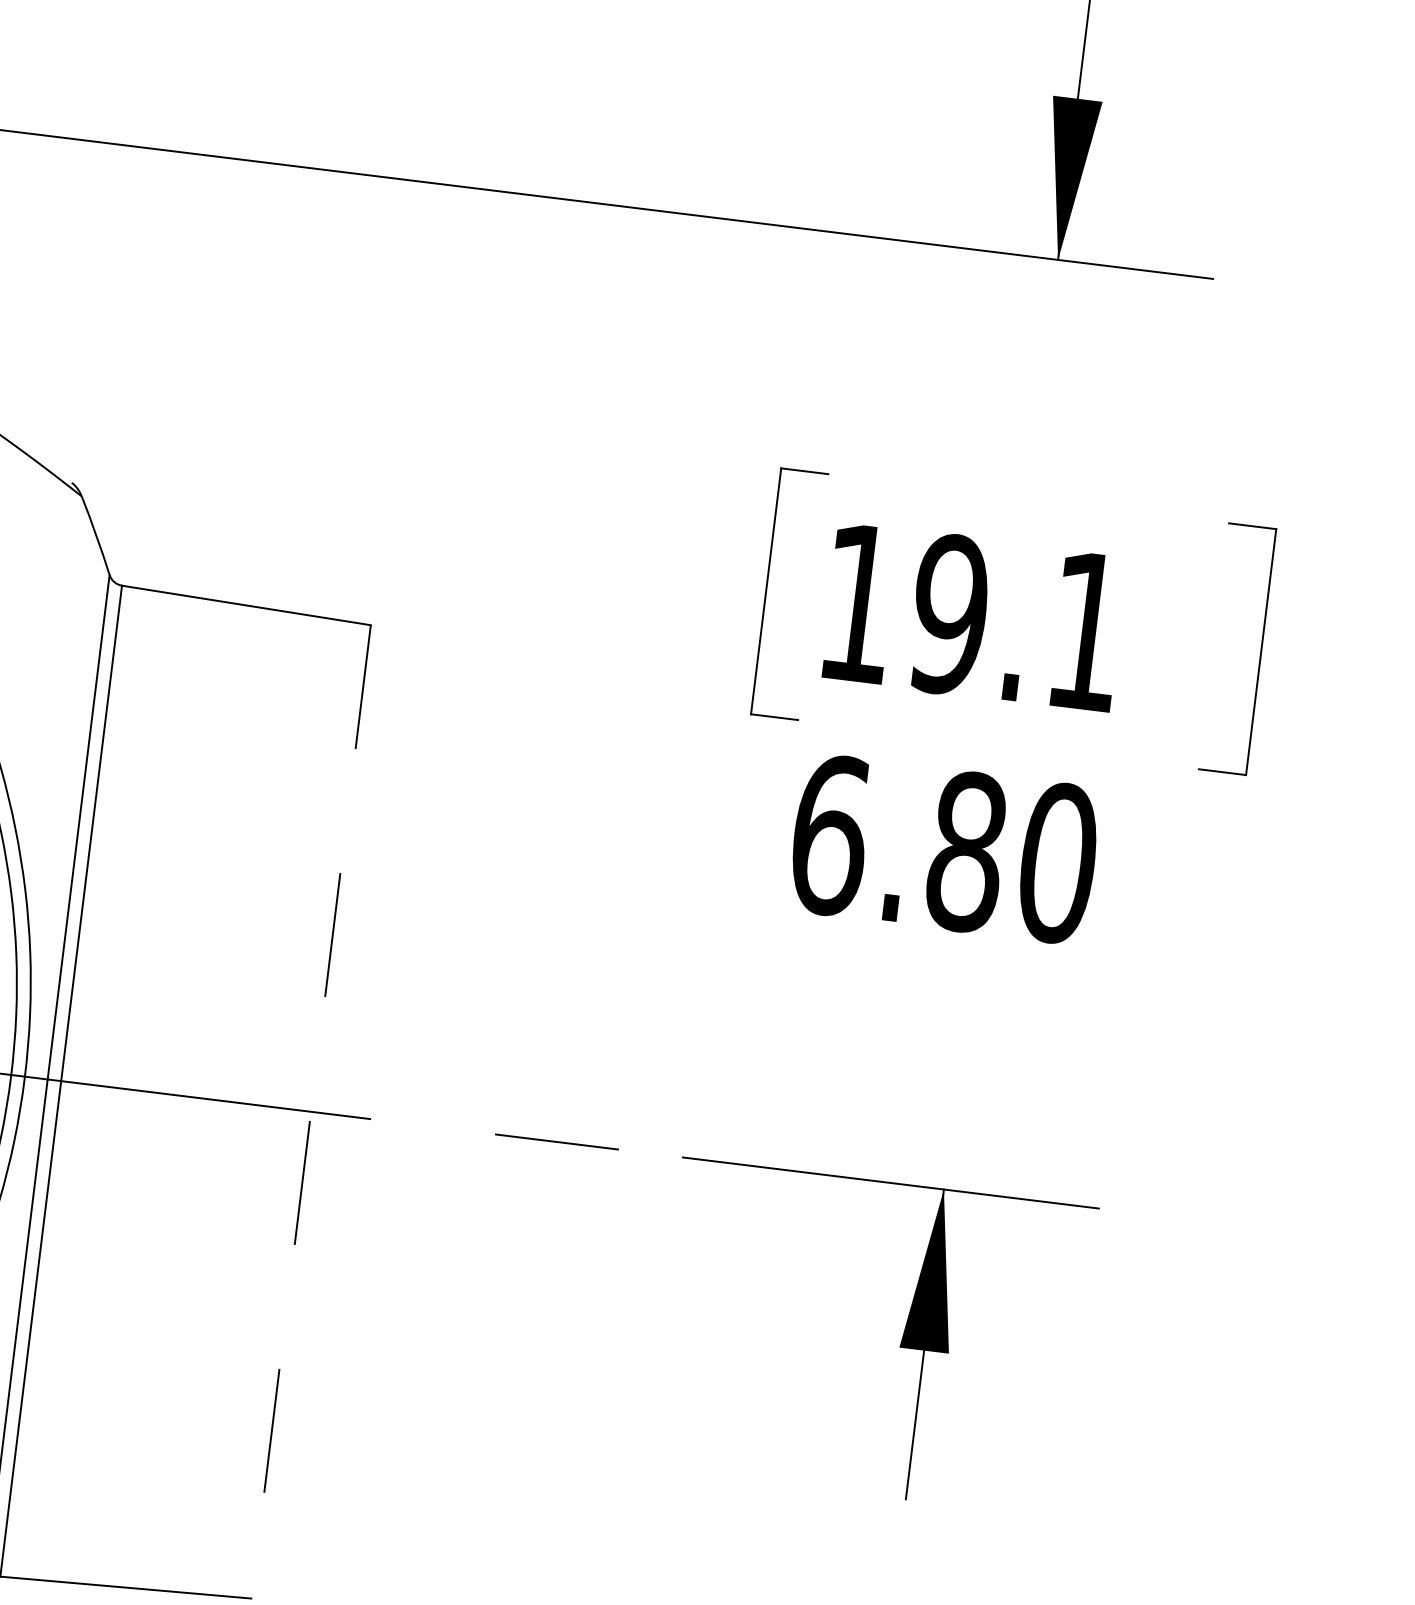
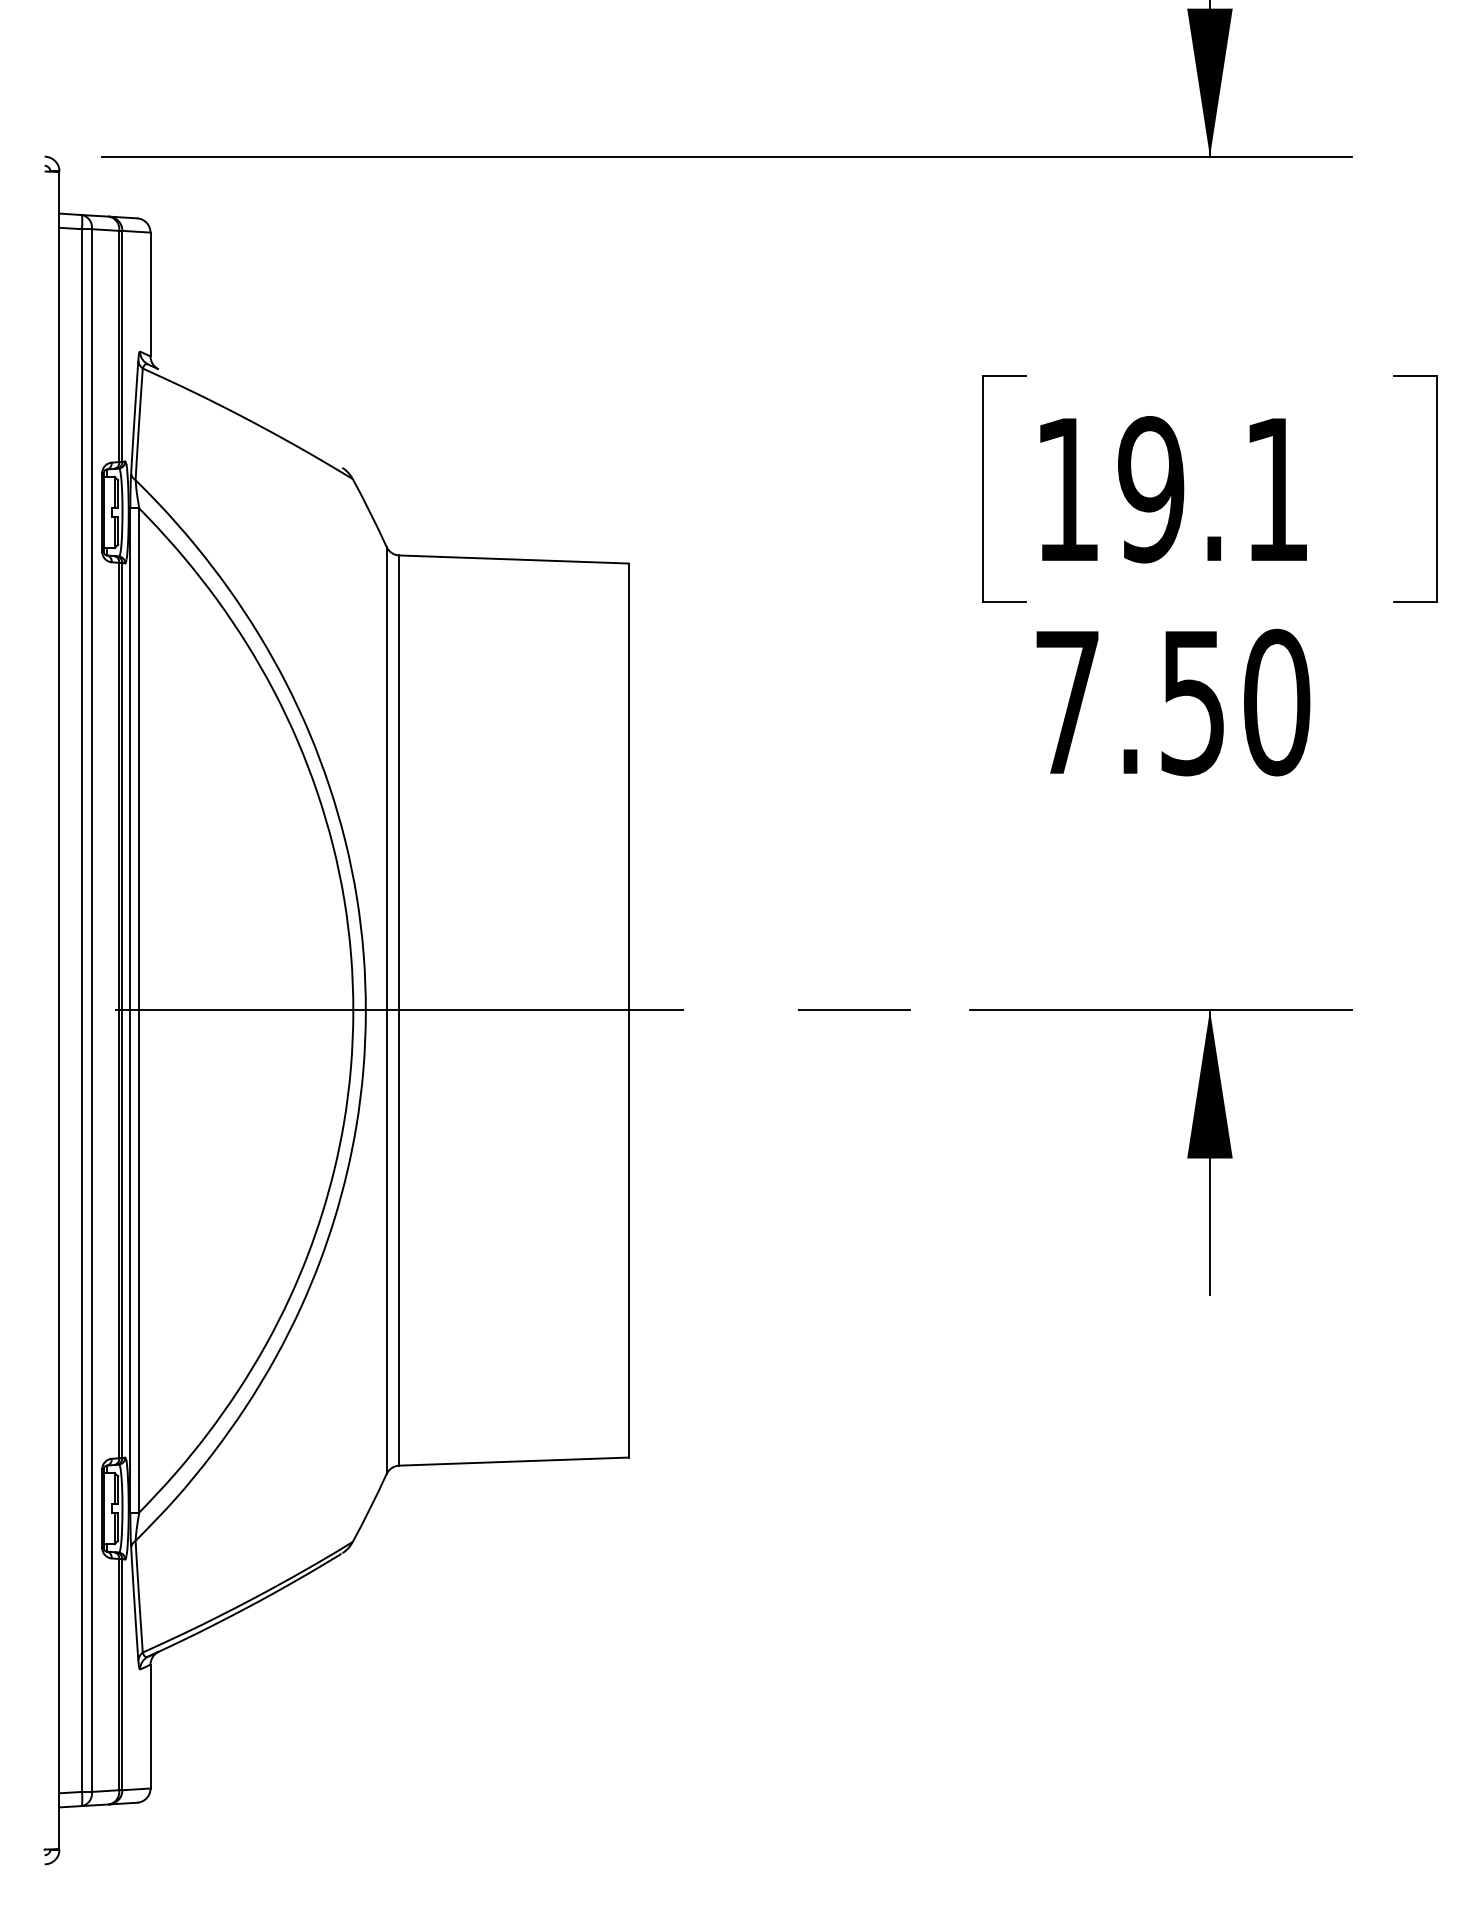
text: (898, 843) -> (1130, 702), 6.80 -> 7.50
line: (310, 1112) -> (628, 1011), dashed -> solid

